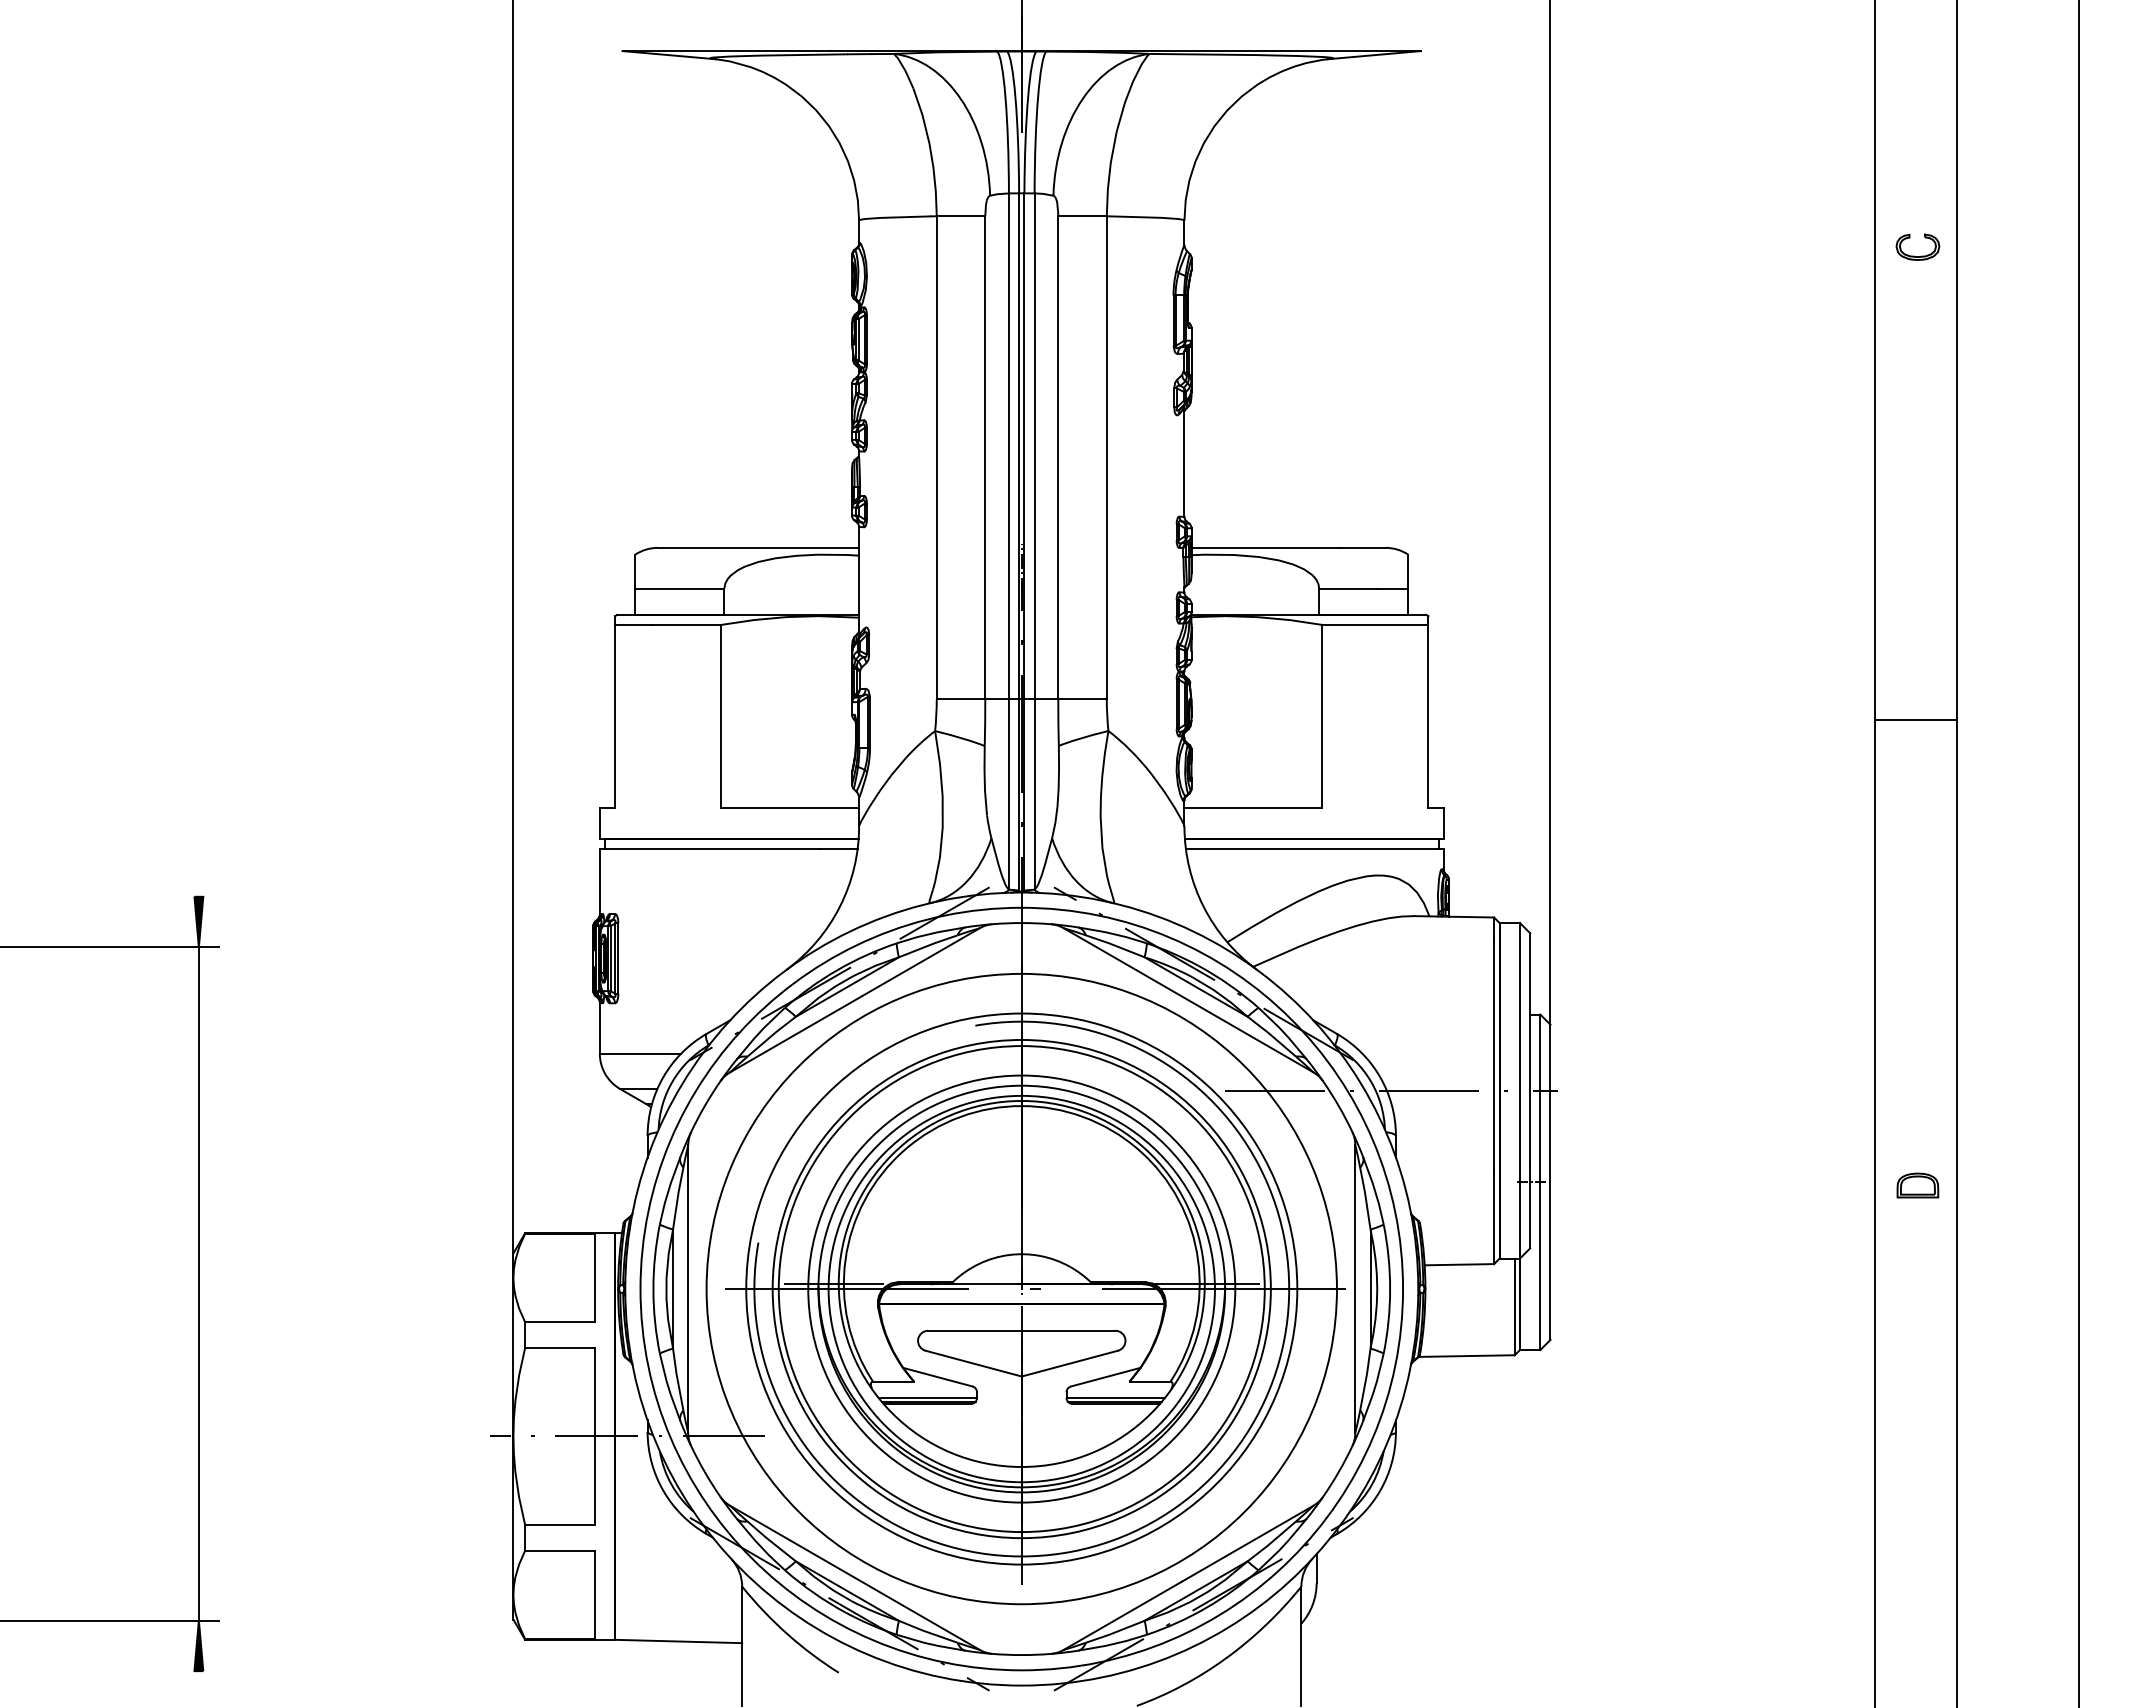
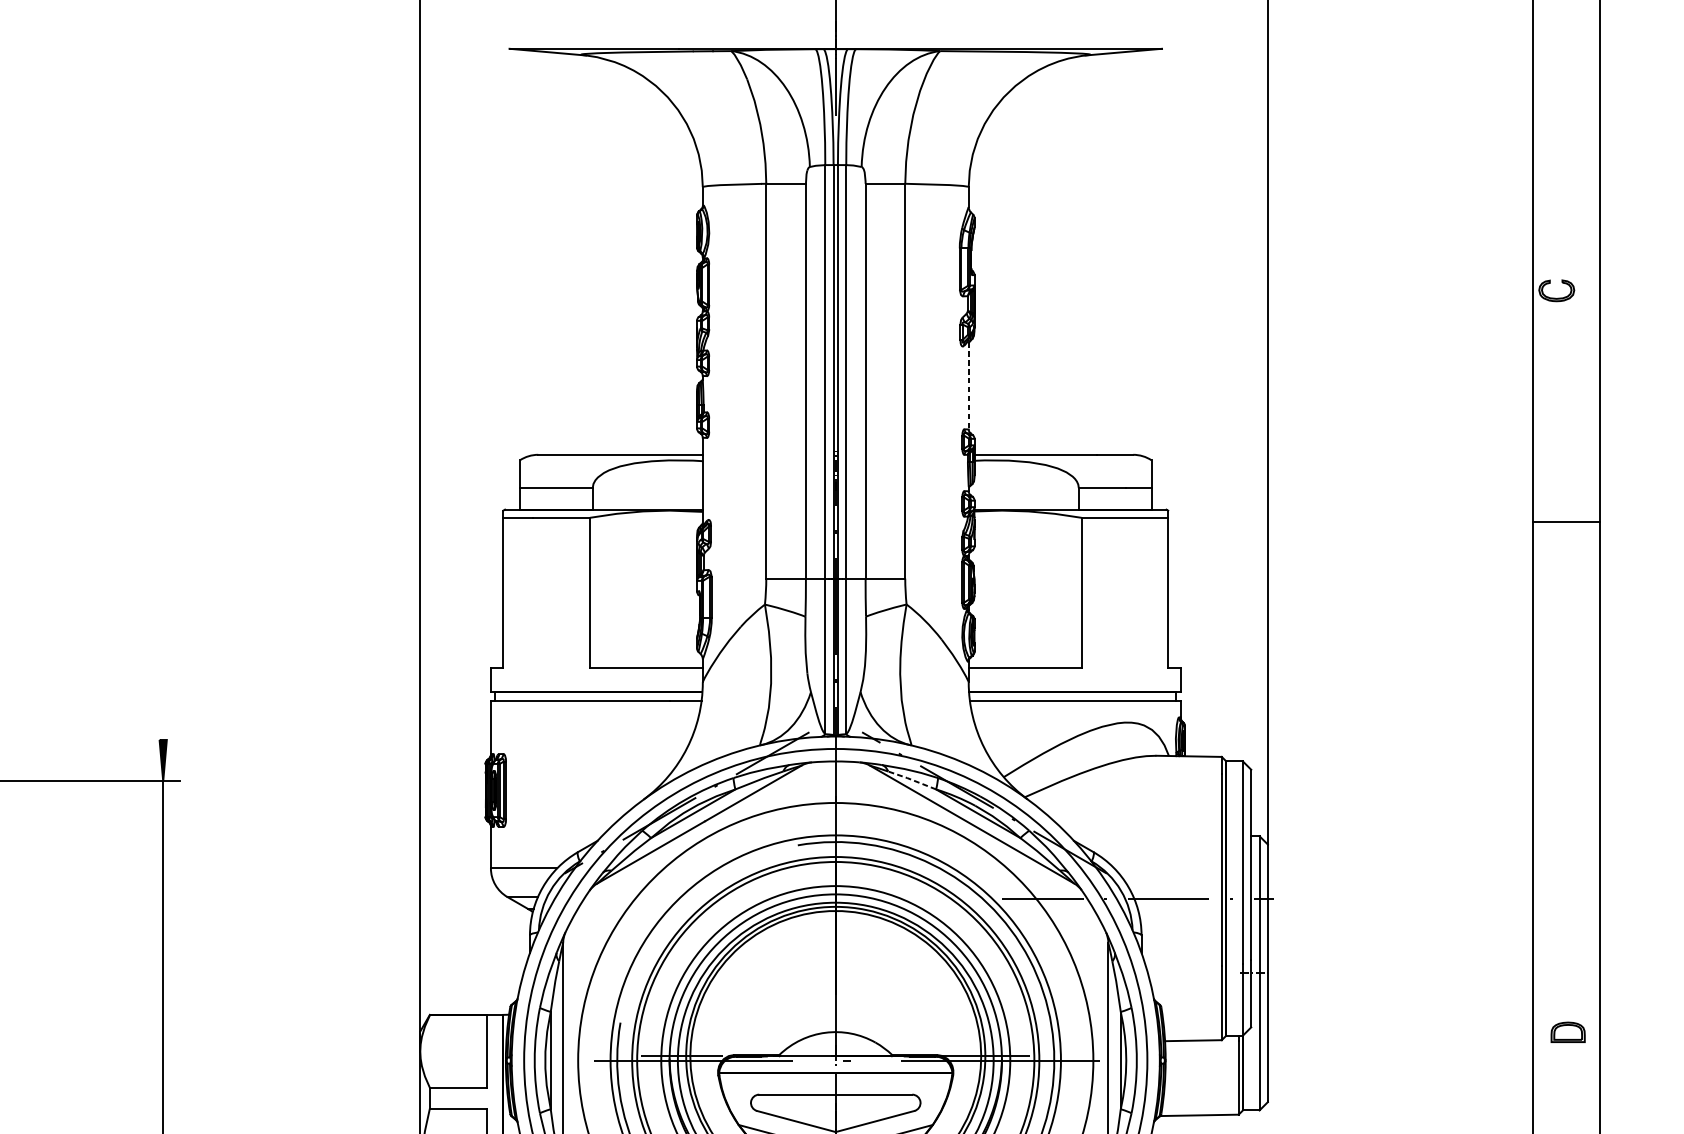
part: (1914, 255) -> (1553, 297), moved
line: (1184, 463) -> (968, 385), solid -> dashed
line: (1915, 719) -> (1566, 521), moved
line: (1114, 945) -> (911, 779), solid -> dashed
part: (1917, 1185) -> (1567, 1032), moved

